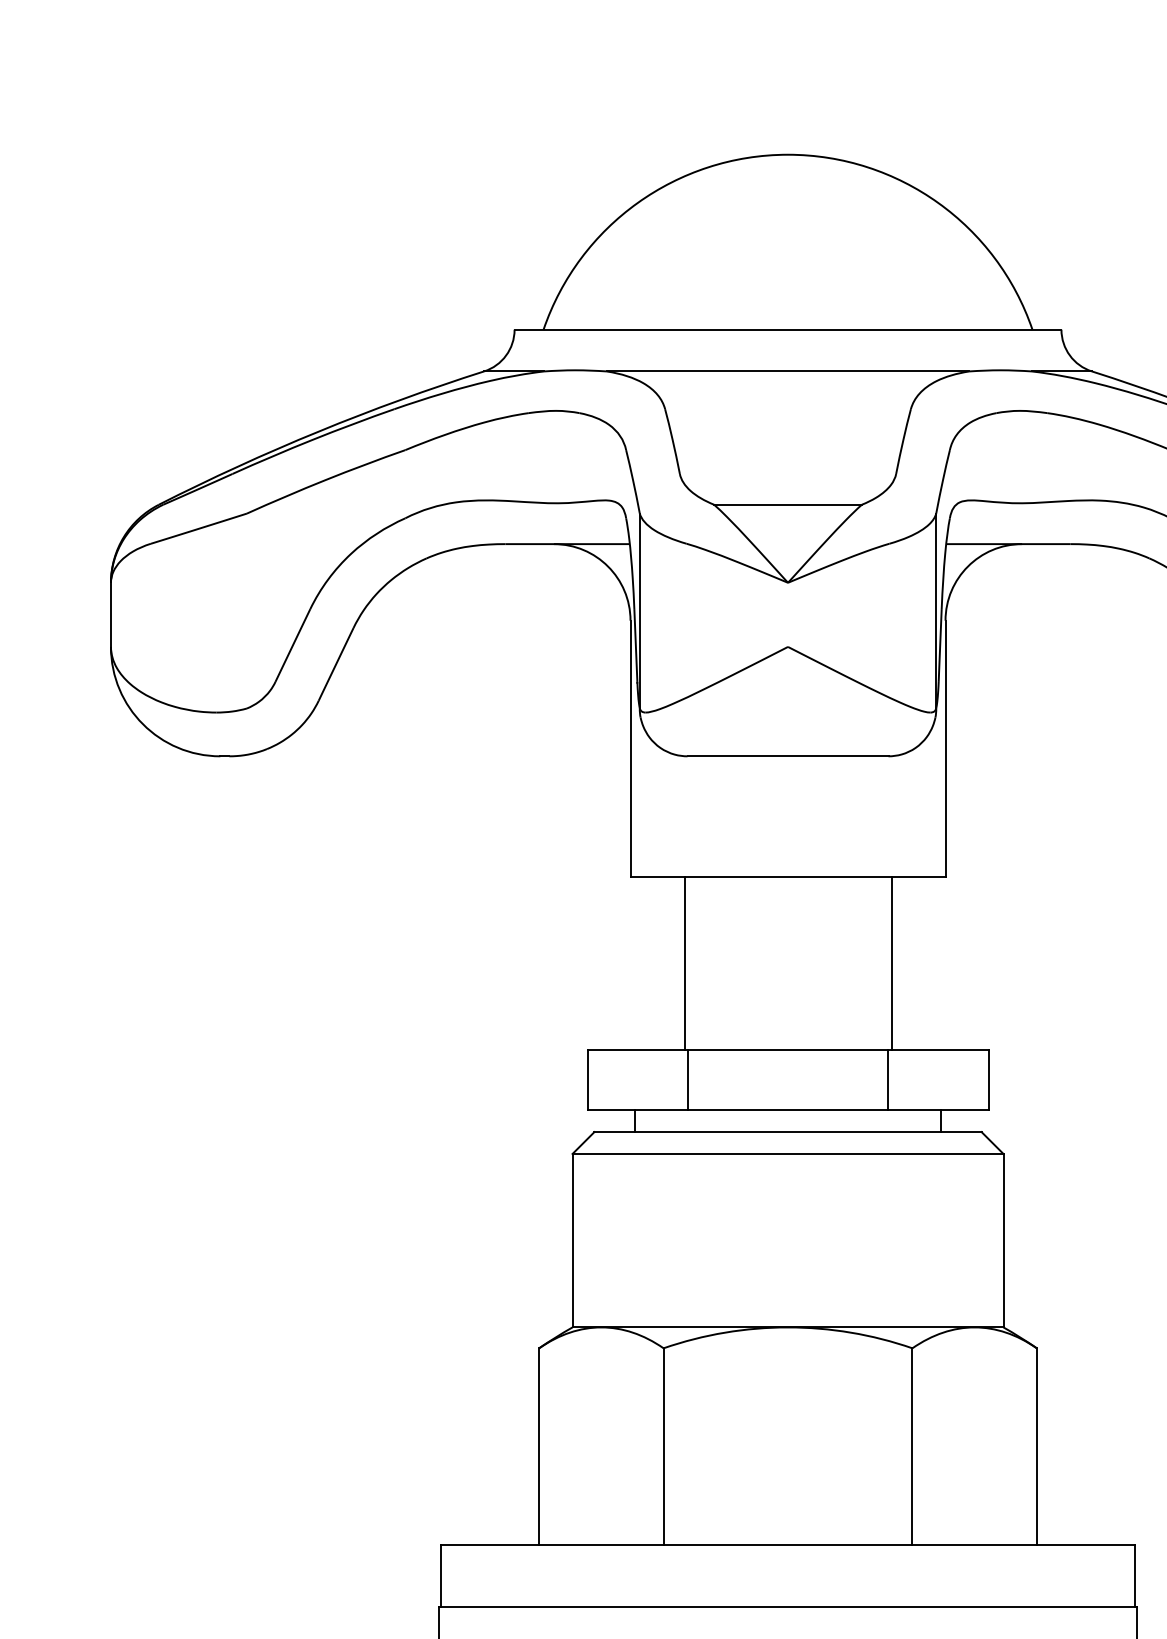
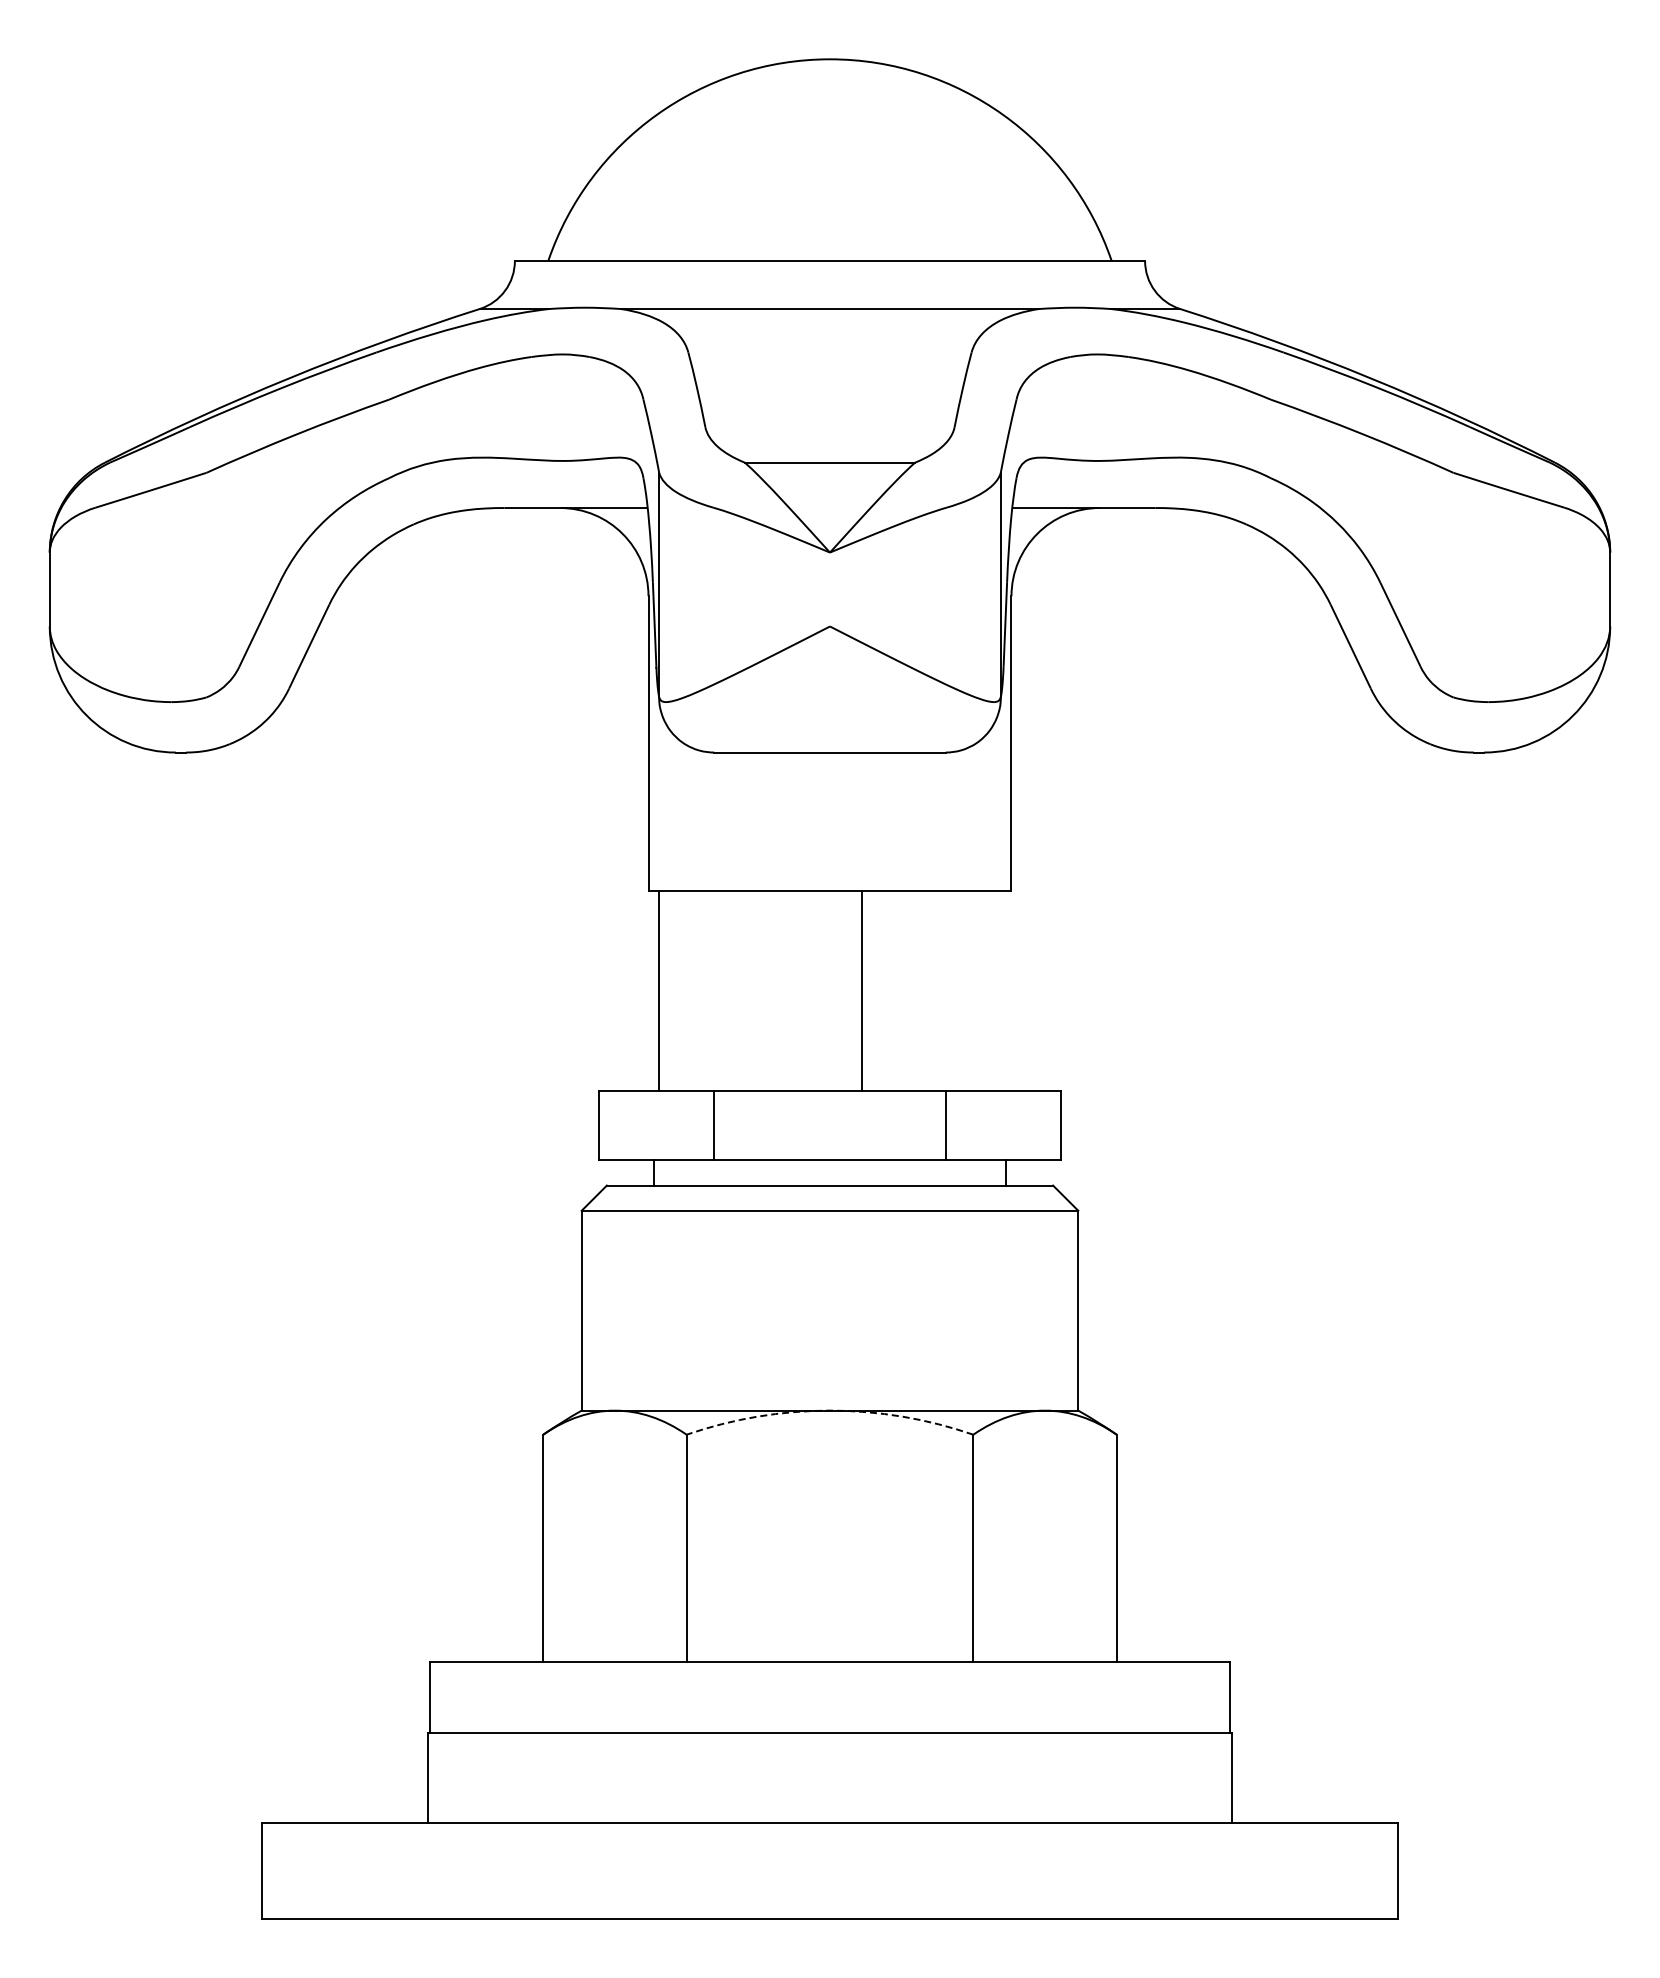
line: (684, 962) -> (658, 990), moved
line: (891, 962) -> (862, 990), moved
arc: (787, 1327) -> (829, 1410), solid -> dashed

